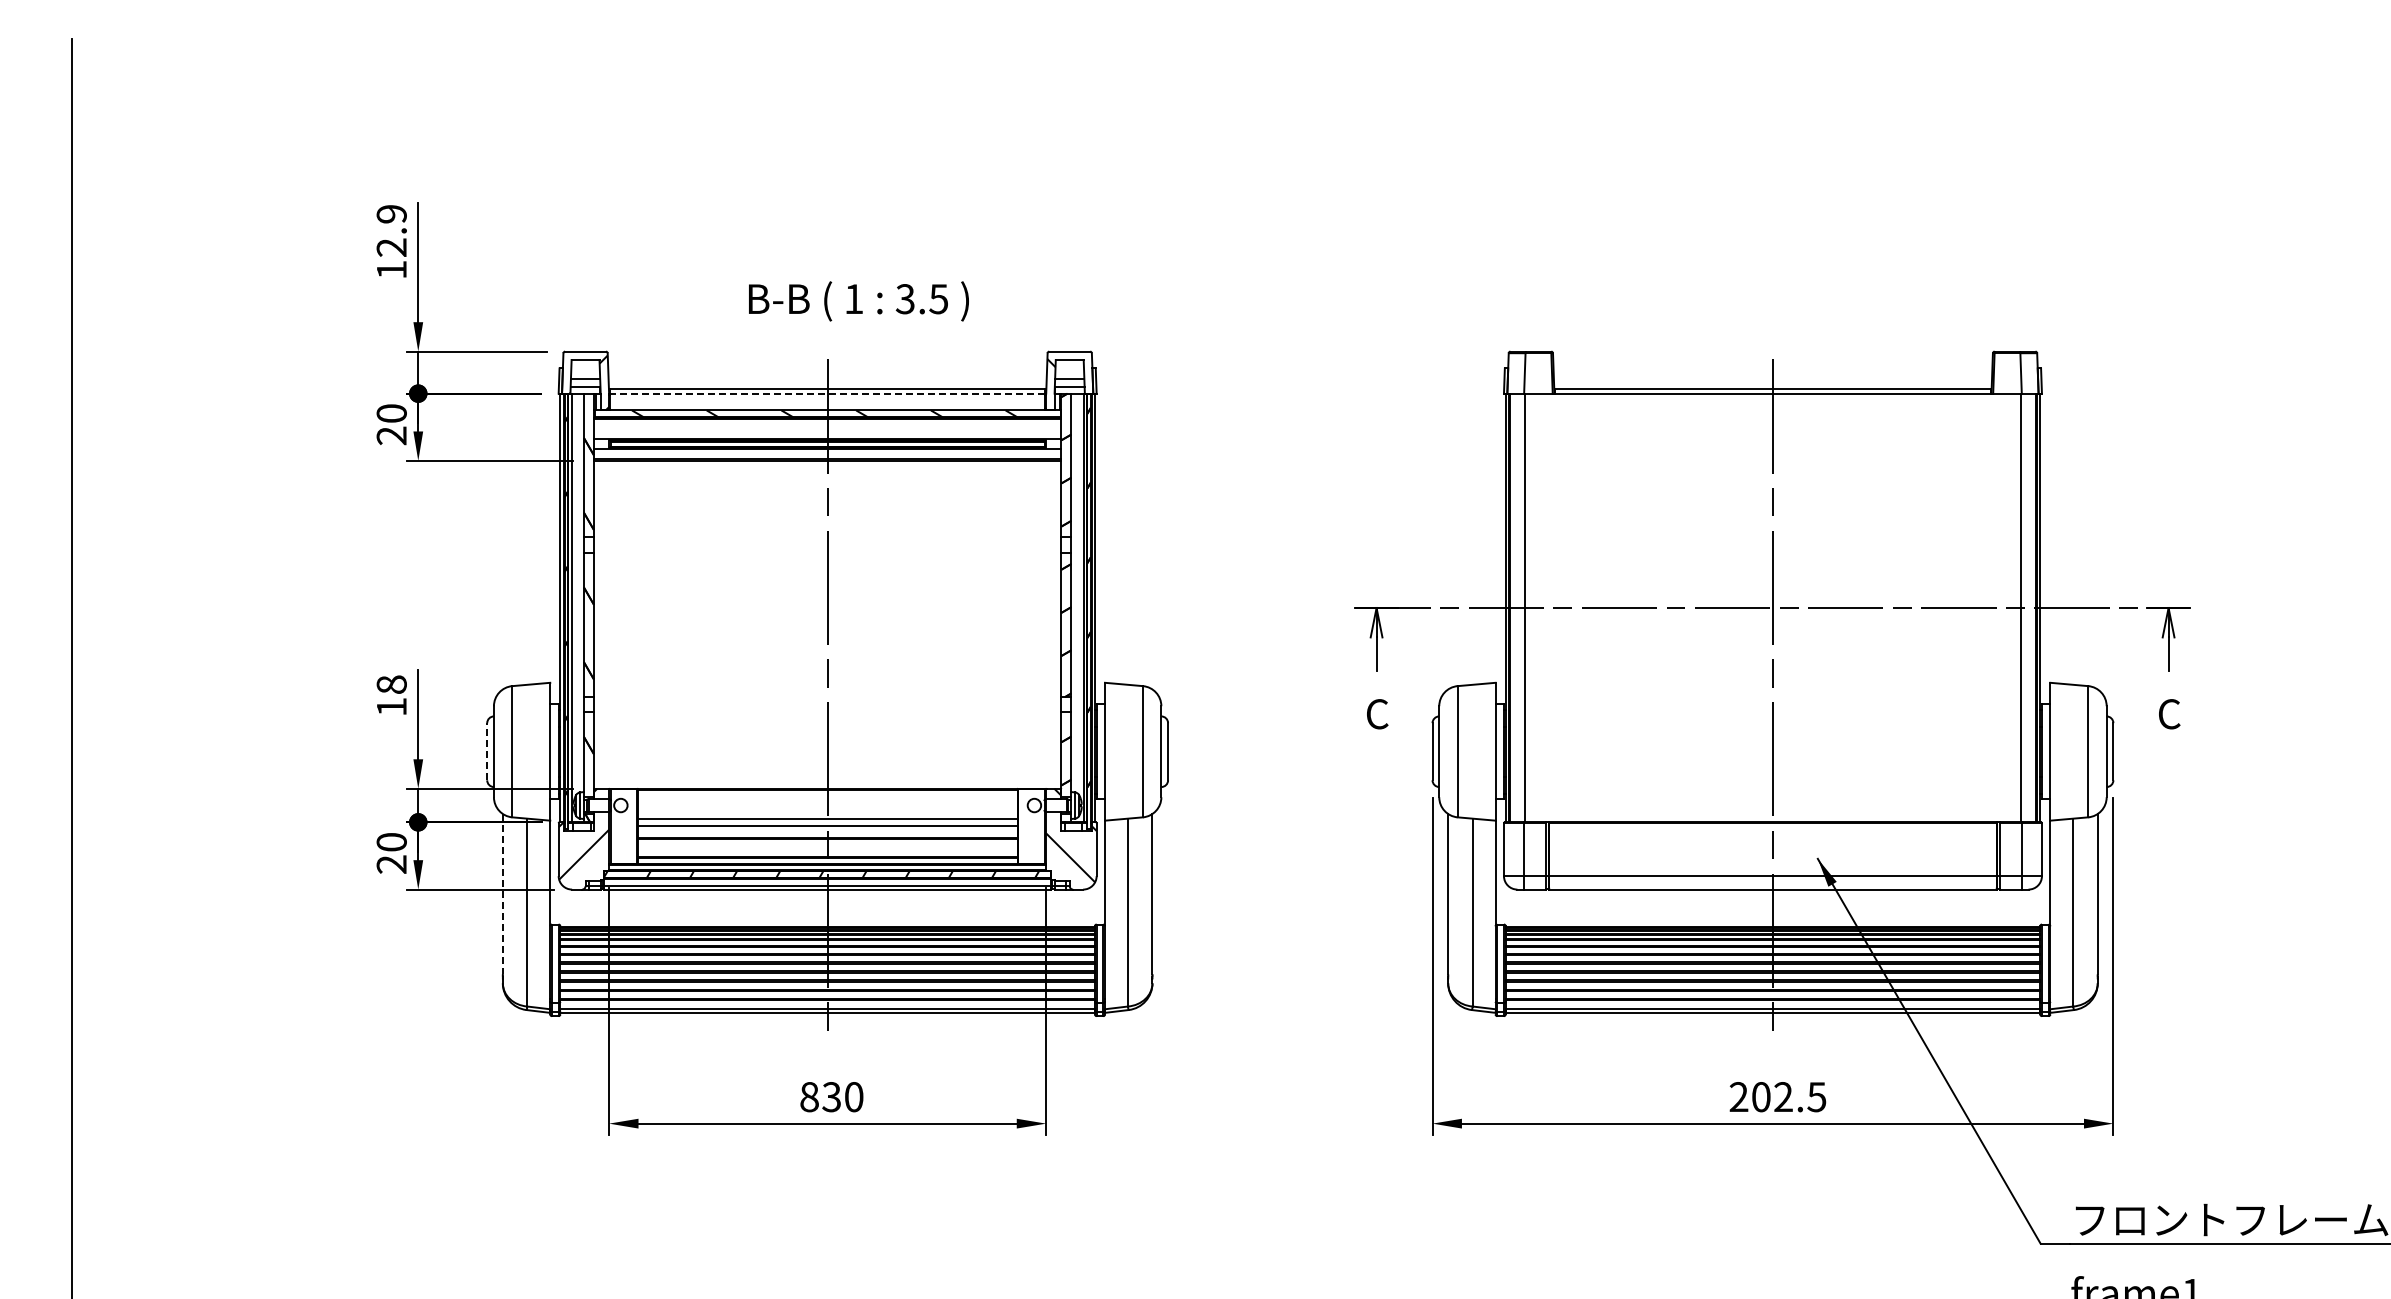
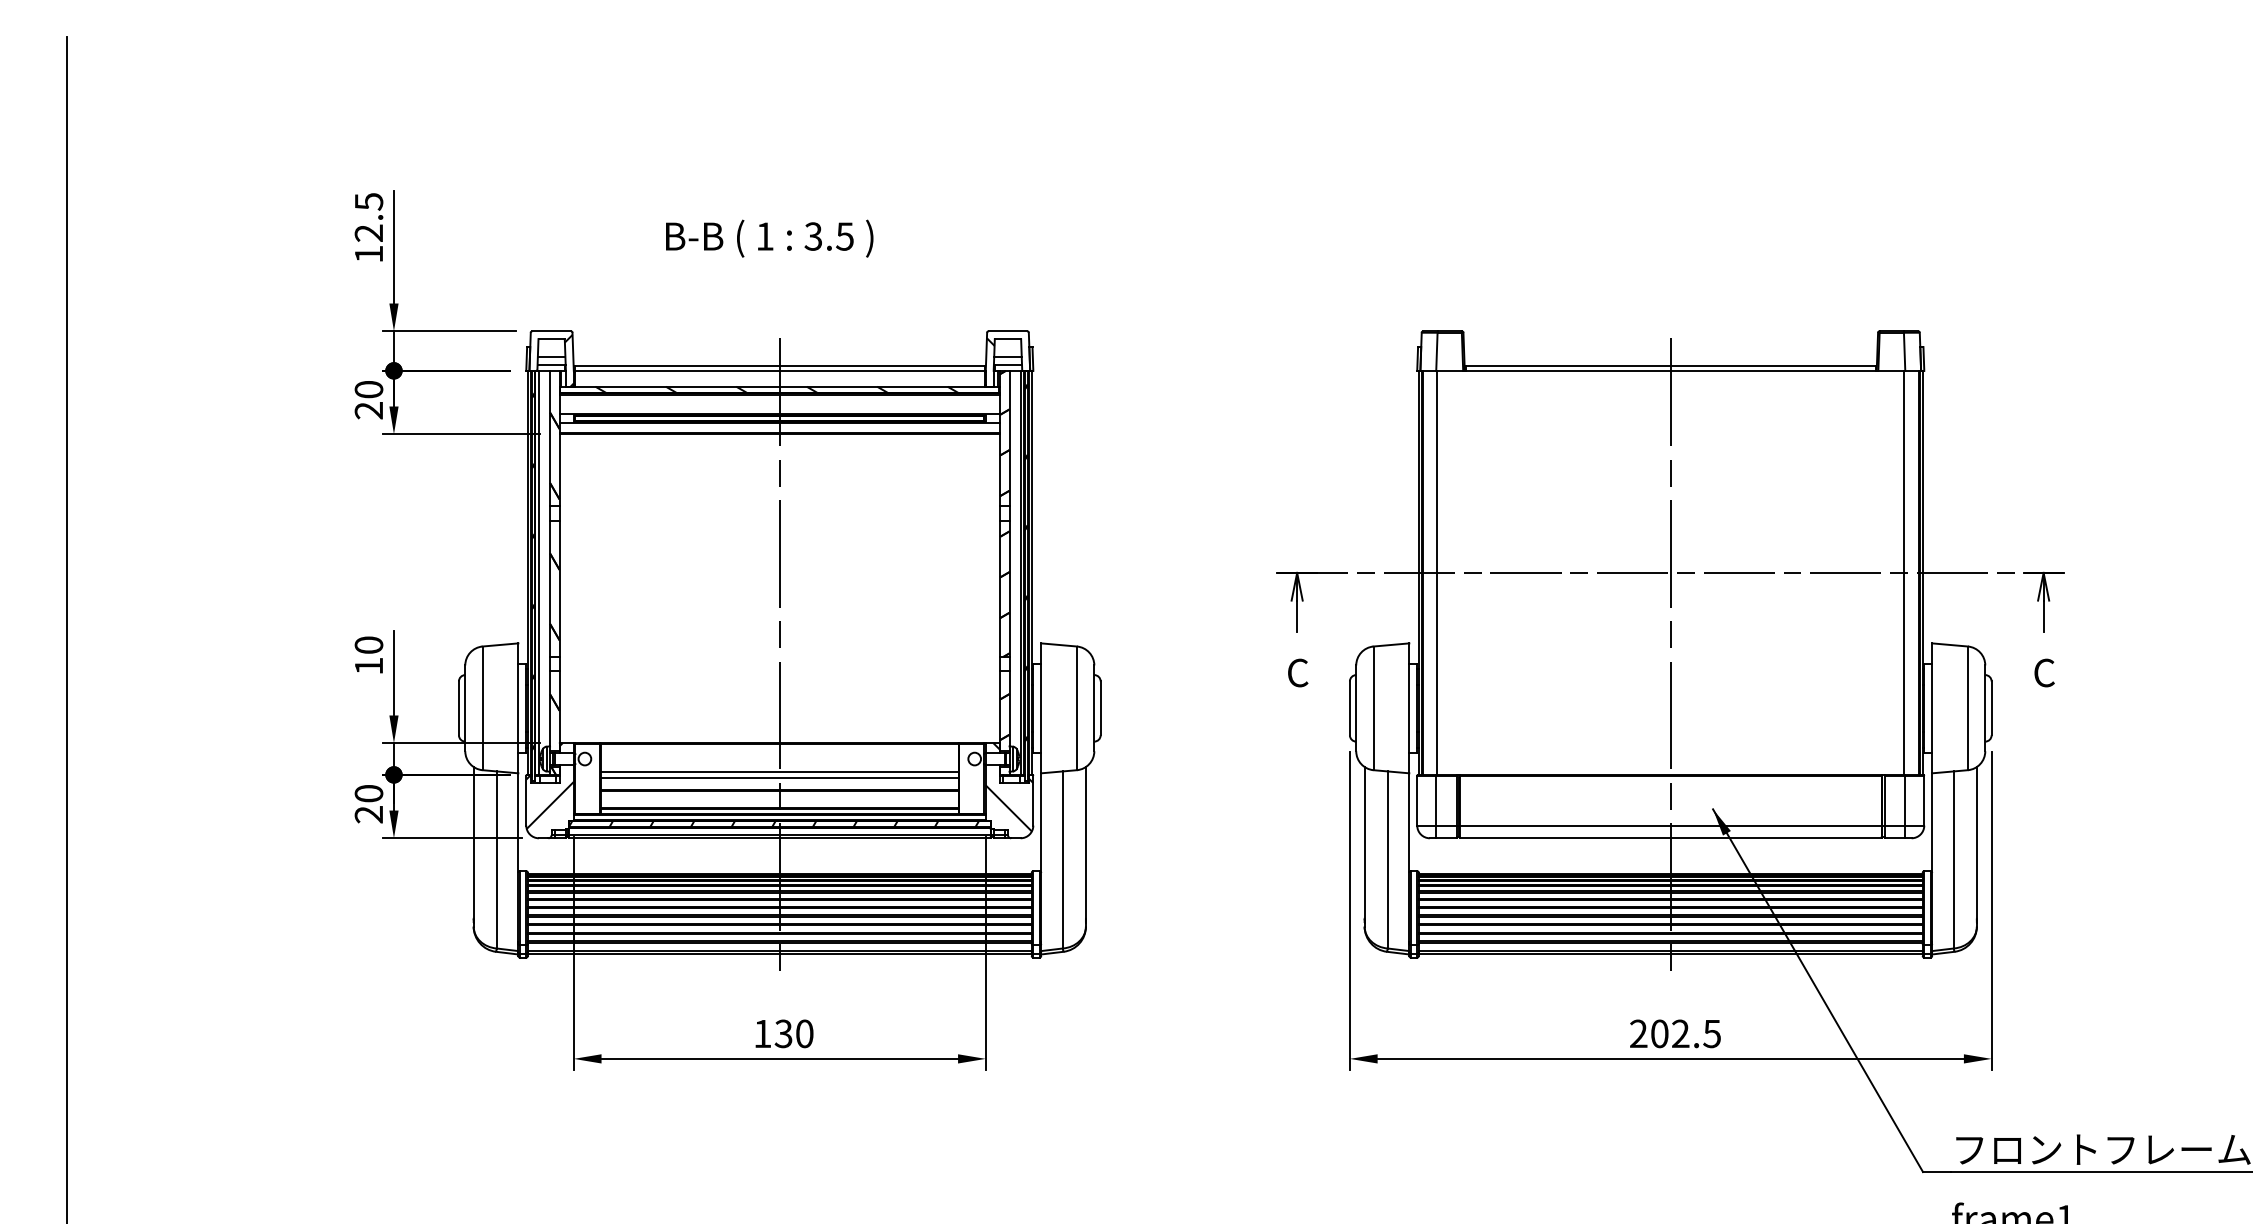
text: (391, 214) -> (368, 202), 12.9 -> 12.5
text: (858, 301) -> (769, 238), moved
line: (827, 393) -> (779, 370), dashed -> solid
text: (391, 684) -> (368, 644), 18 -> 10
line: (487, 751) -> (459, 708), dashed -> solid
line: (502, 894) -> (473, 842), dashed -> solid
text: (809, 1097) -> (762, 1034), 830 -> 130

